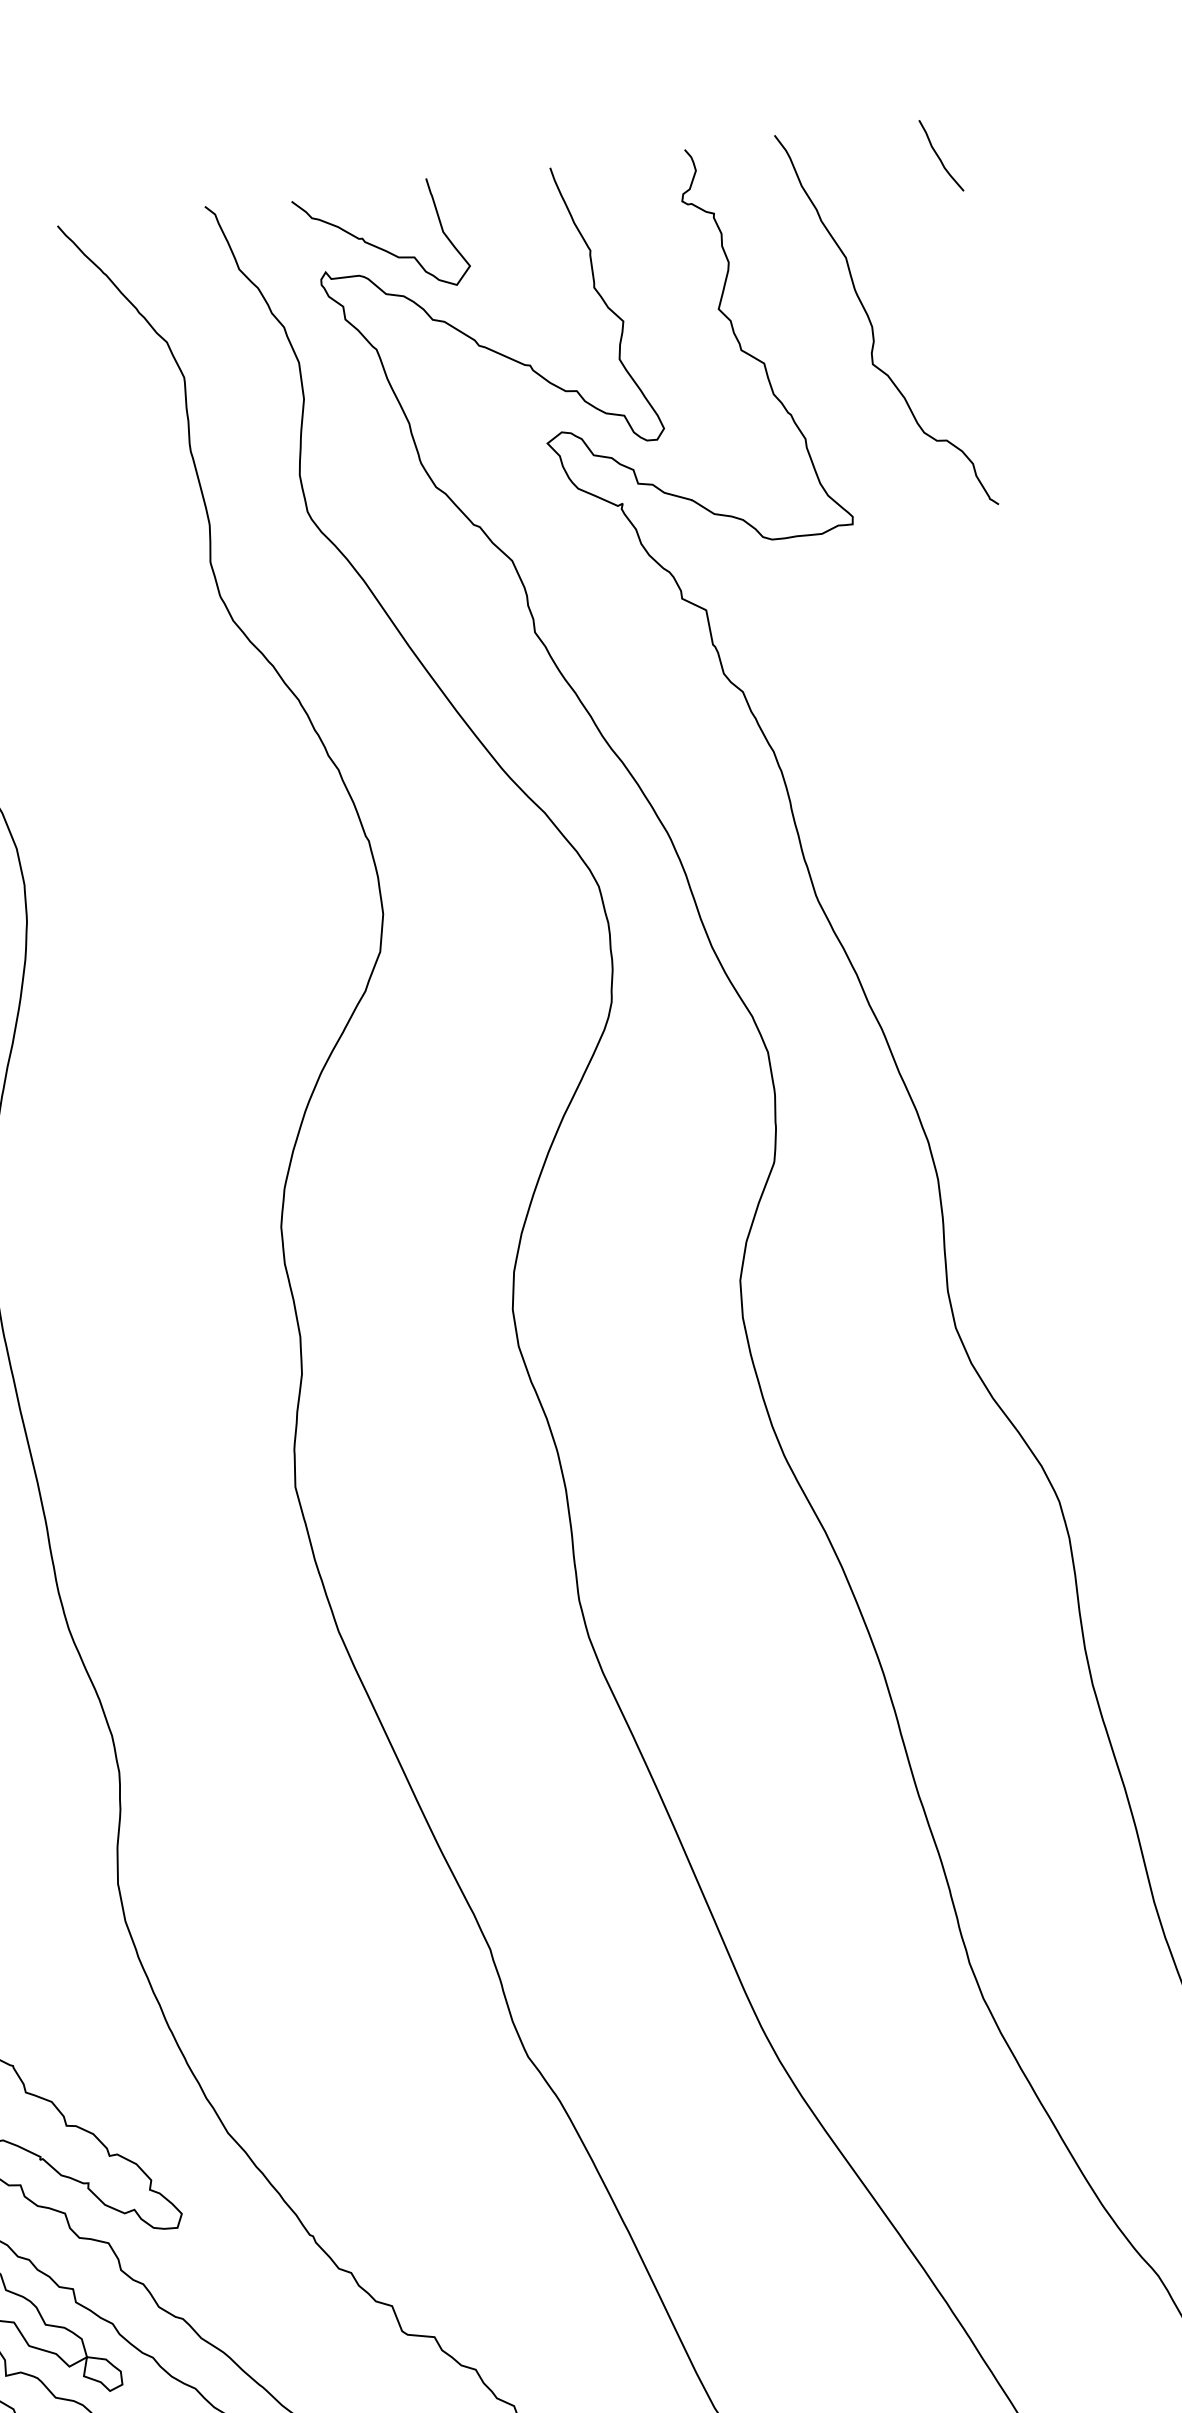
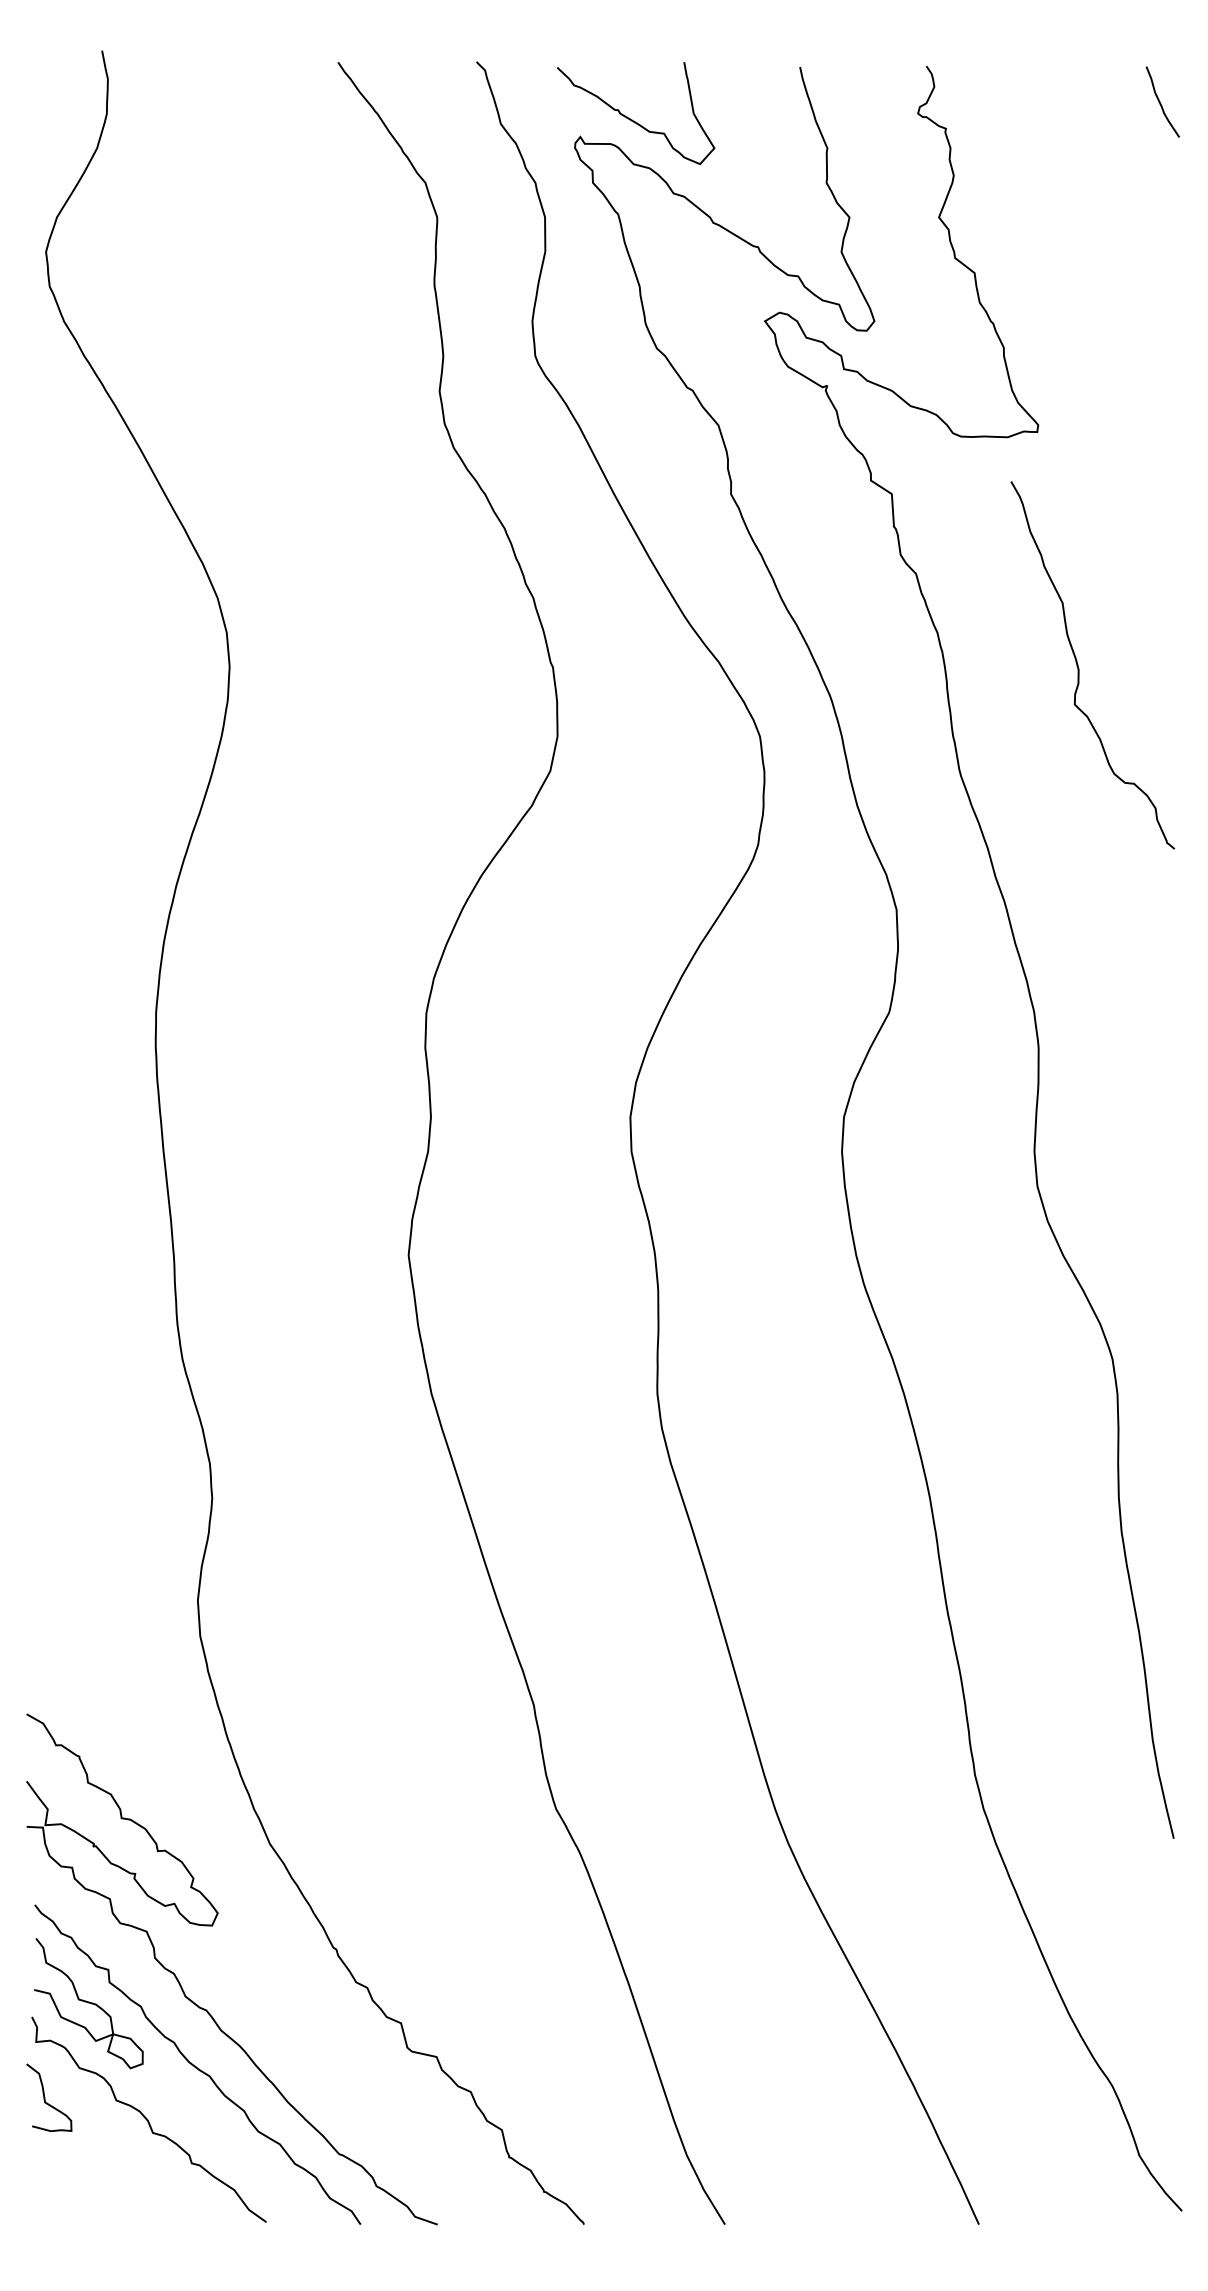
curve: (872, 325) -> (1079, 668), moved

